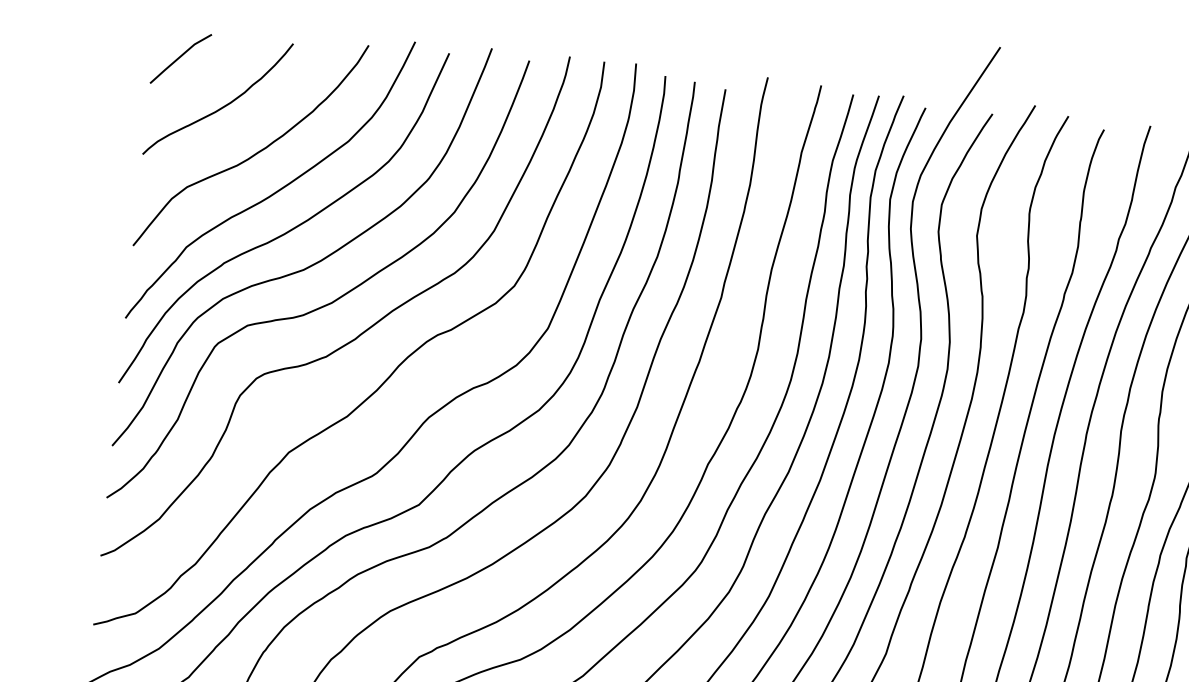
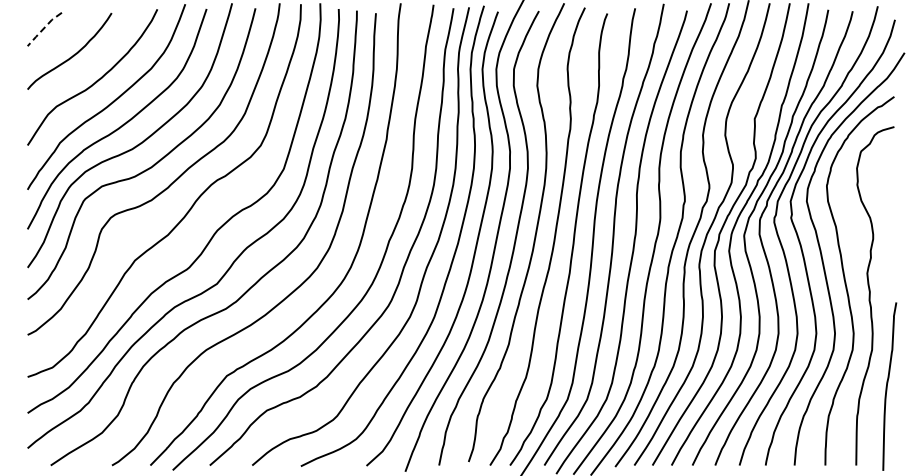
line: (180, 57) -> (44, 28), solid -> dashed

